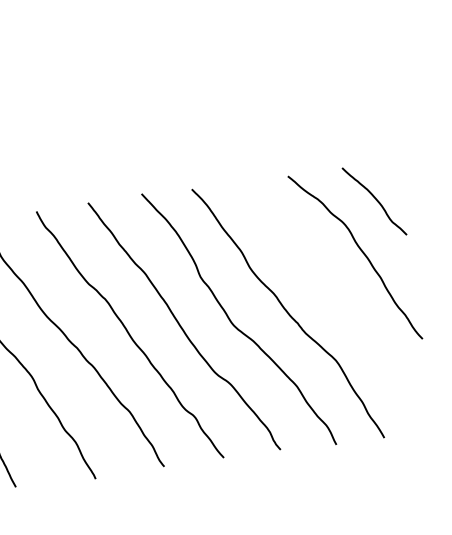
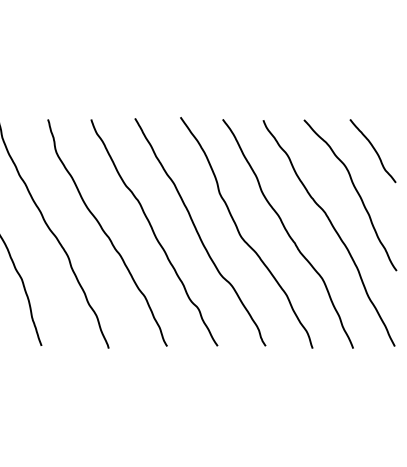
curve: (341, 300) -> (333, 229), added

